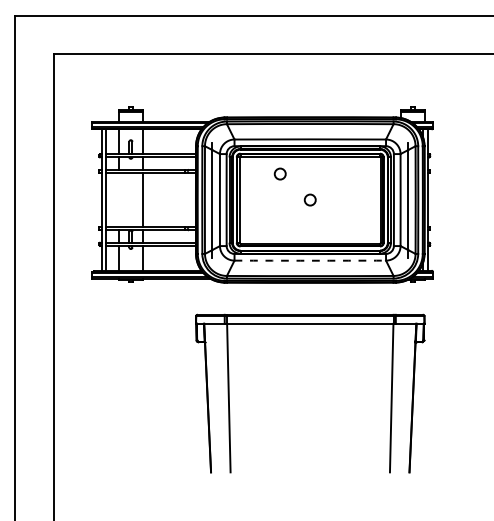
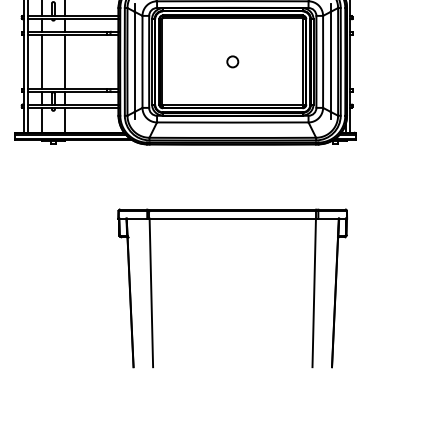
circle: (279, 173) -> (202, 35), removed
line: (119, 199) -> (42, 61), added
arc: (310, 260) -> (233, 122), dashed -> solid
part: (310, 324) -> (233, 219), moved

